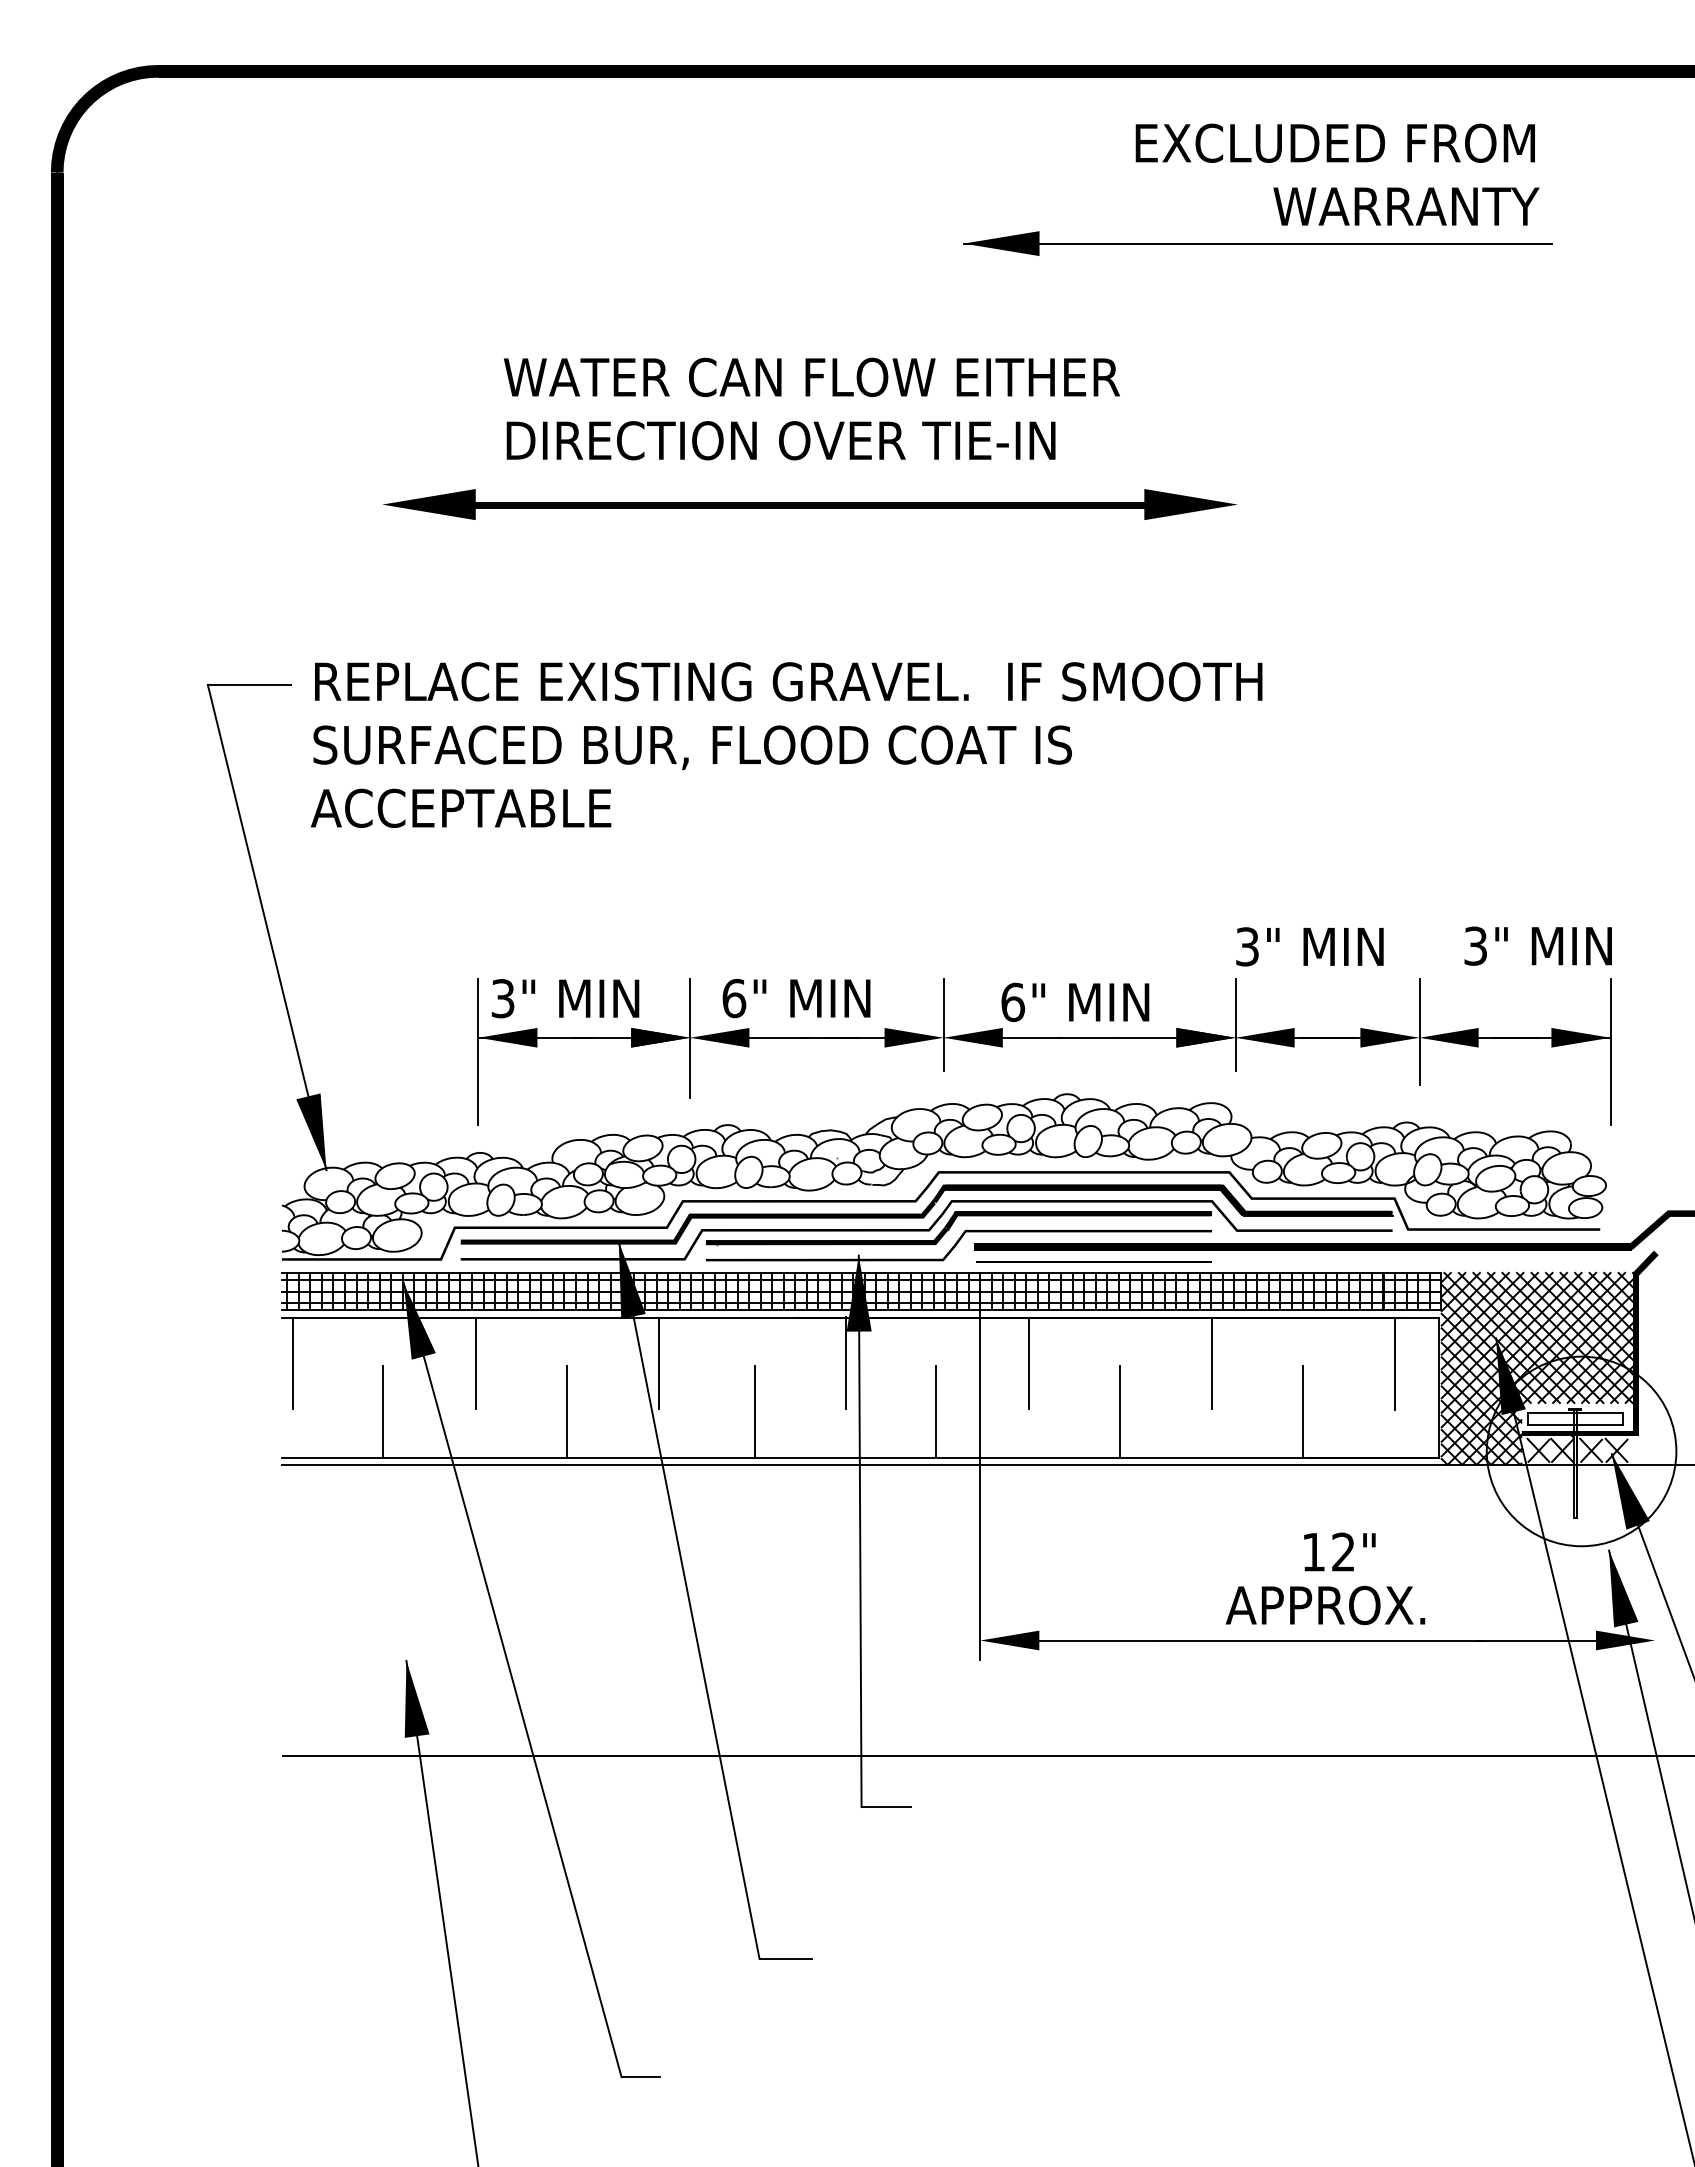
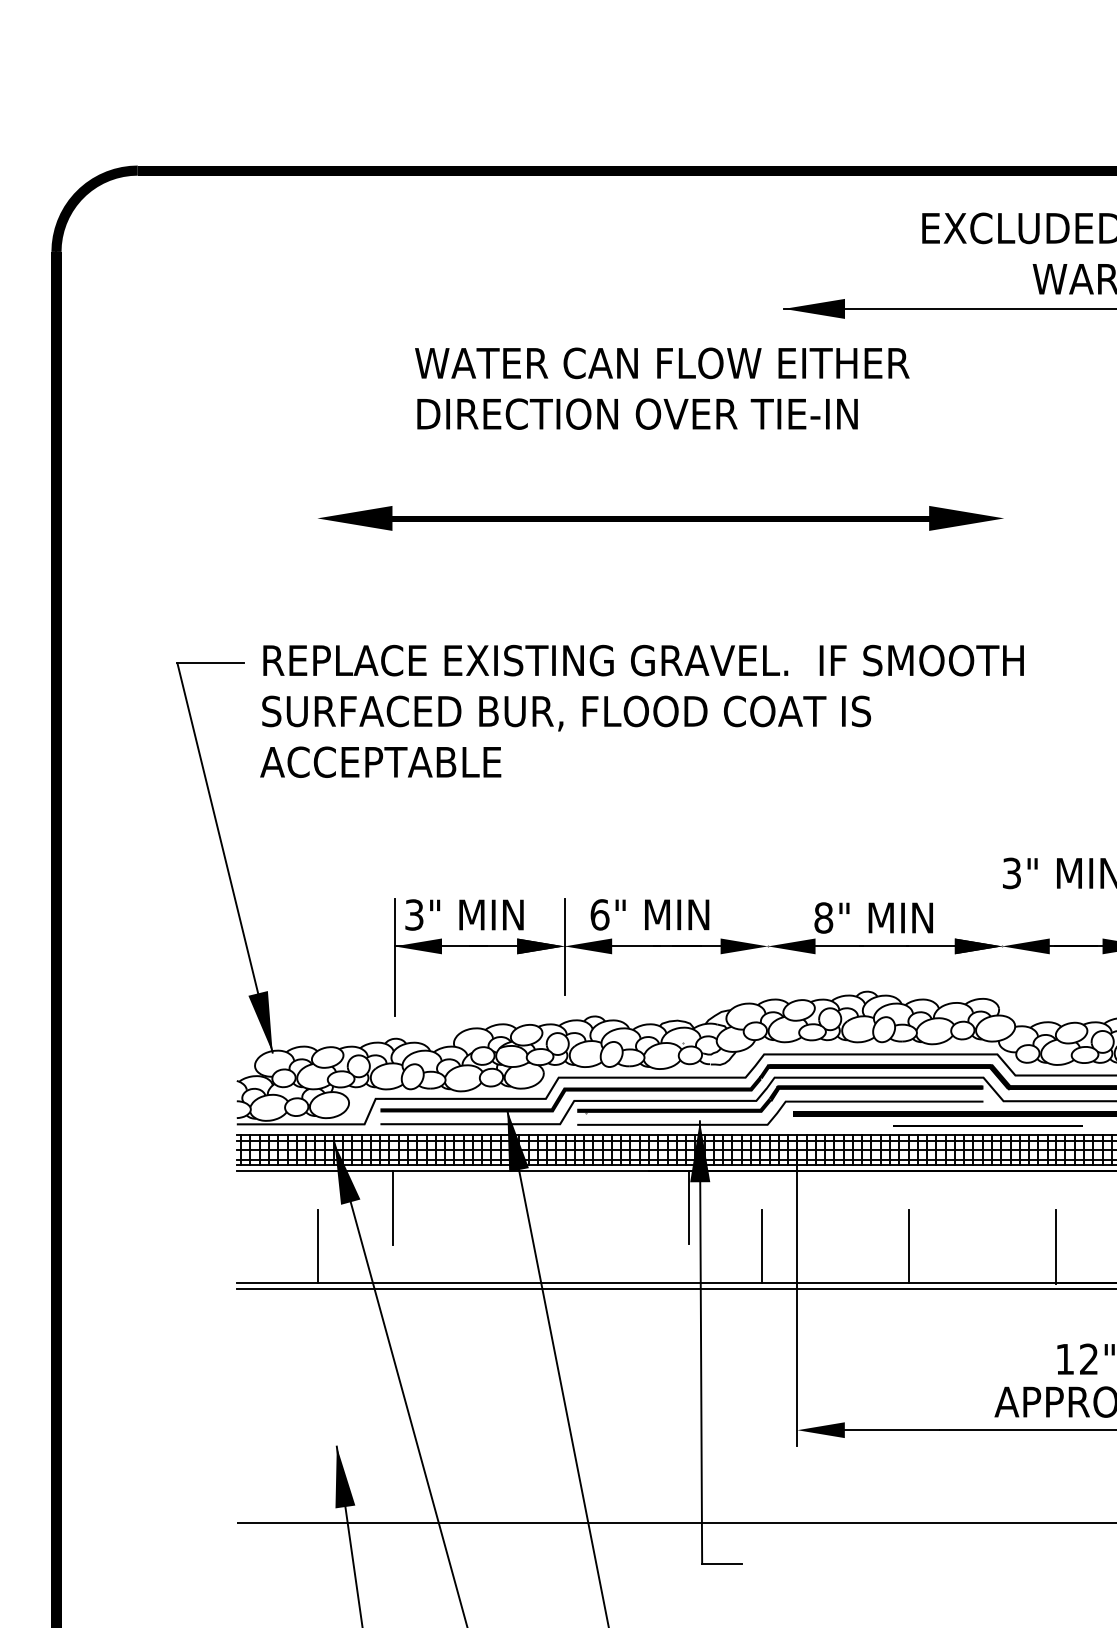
text: (811, 408) -> (661, 388), moved
text: (1013, 1001) -> (824, 917), 6" -> 8"
line: (943, 1024) -> (767, 935), removed
line: (1235, 1024) -> (1002, 935), removed
line: (1093, 1261) -> (987, 1125), moved
line: (292, 1363) -> (245, 1207), removed
line: (659, 1363) -> (539, 1207), removed
line: (1028, 1363) -> (836, 1207), removed
line: (1212, 1363) -> (983, 1207), removed
line: (566, 1411) -> (465, 1246), removed
line: (754, 1411) -> (616, 1246), removed

